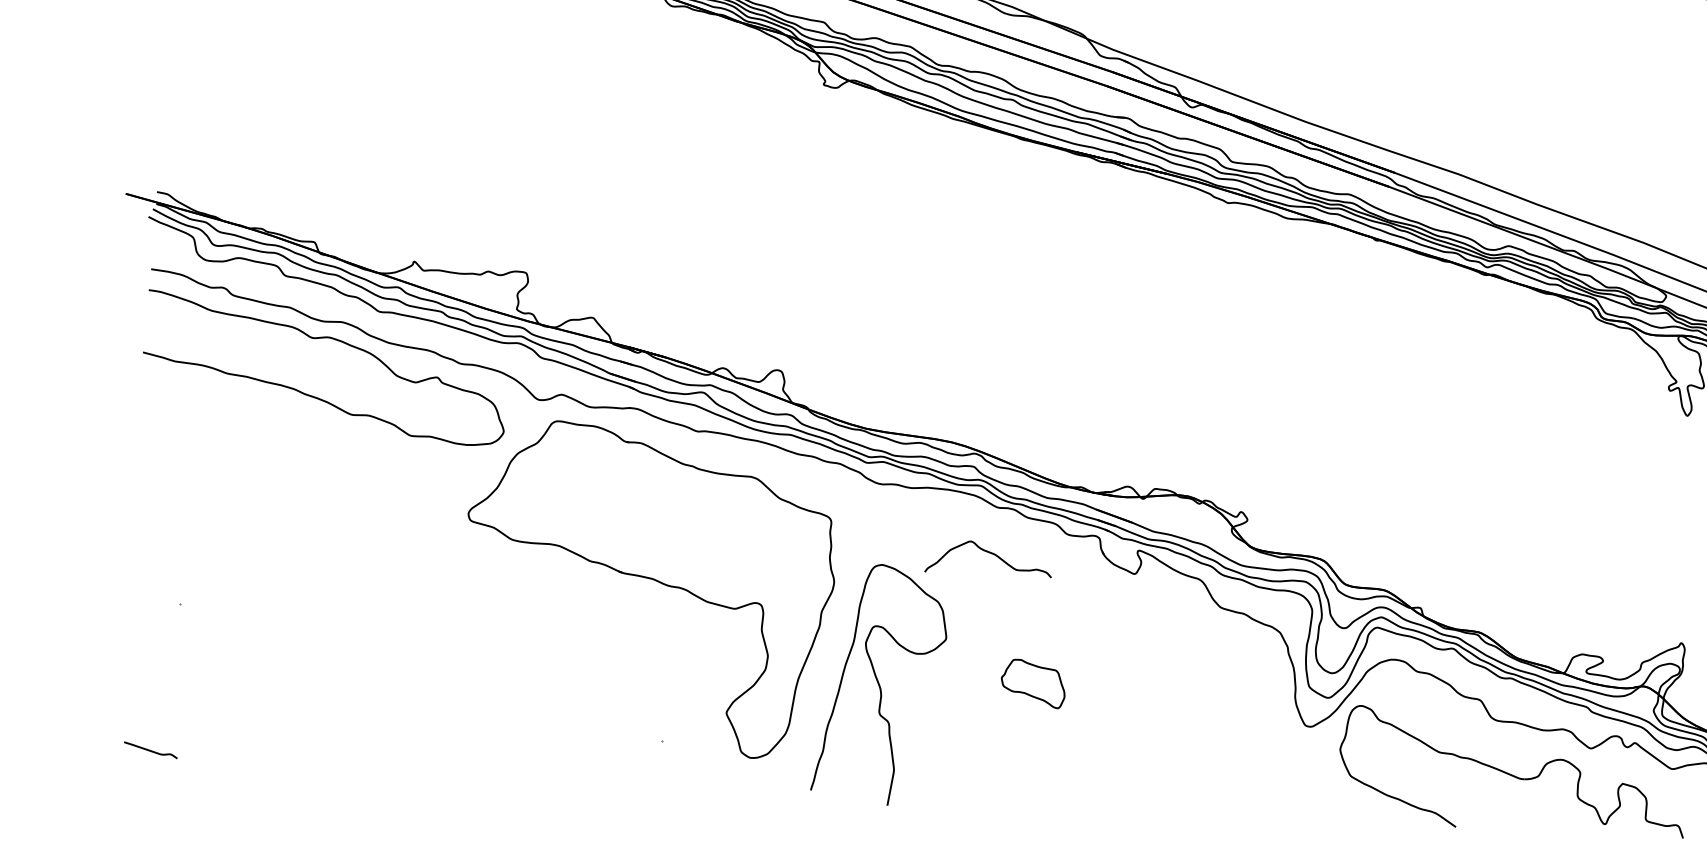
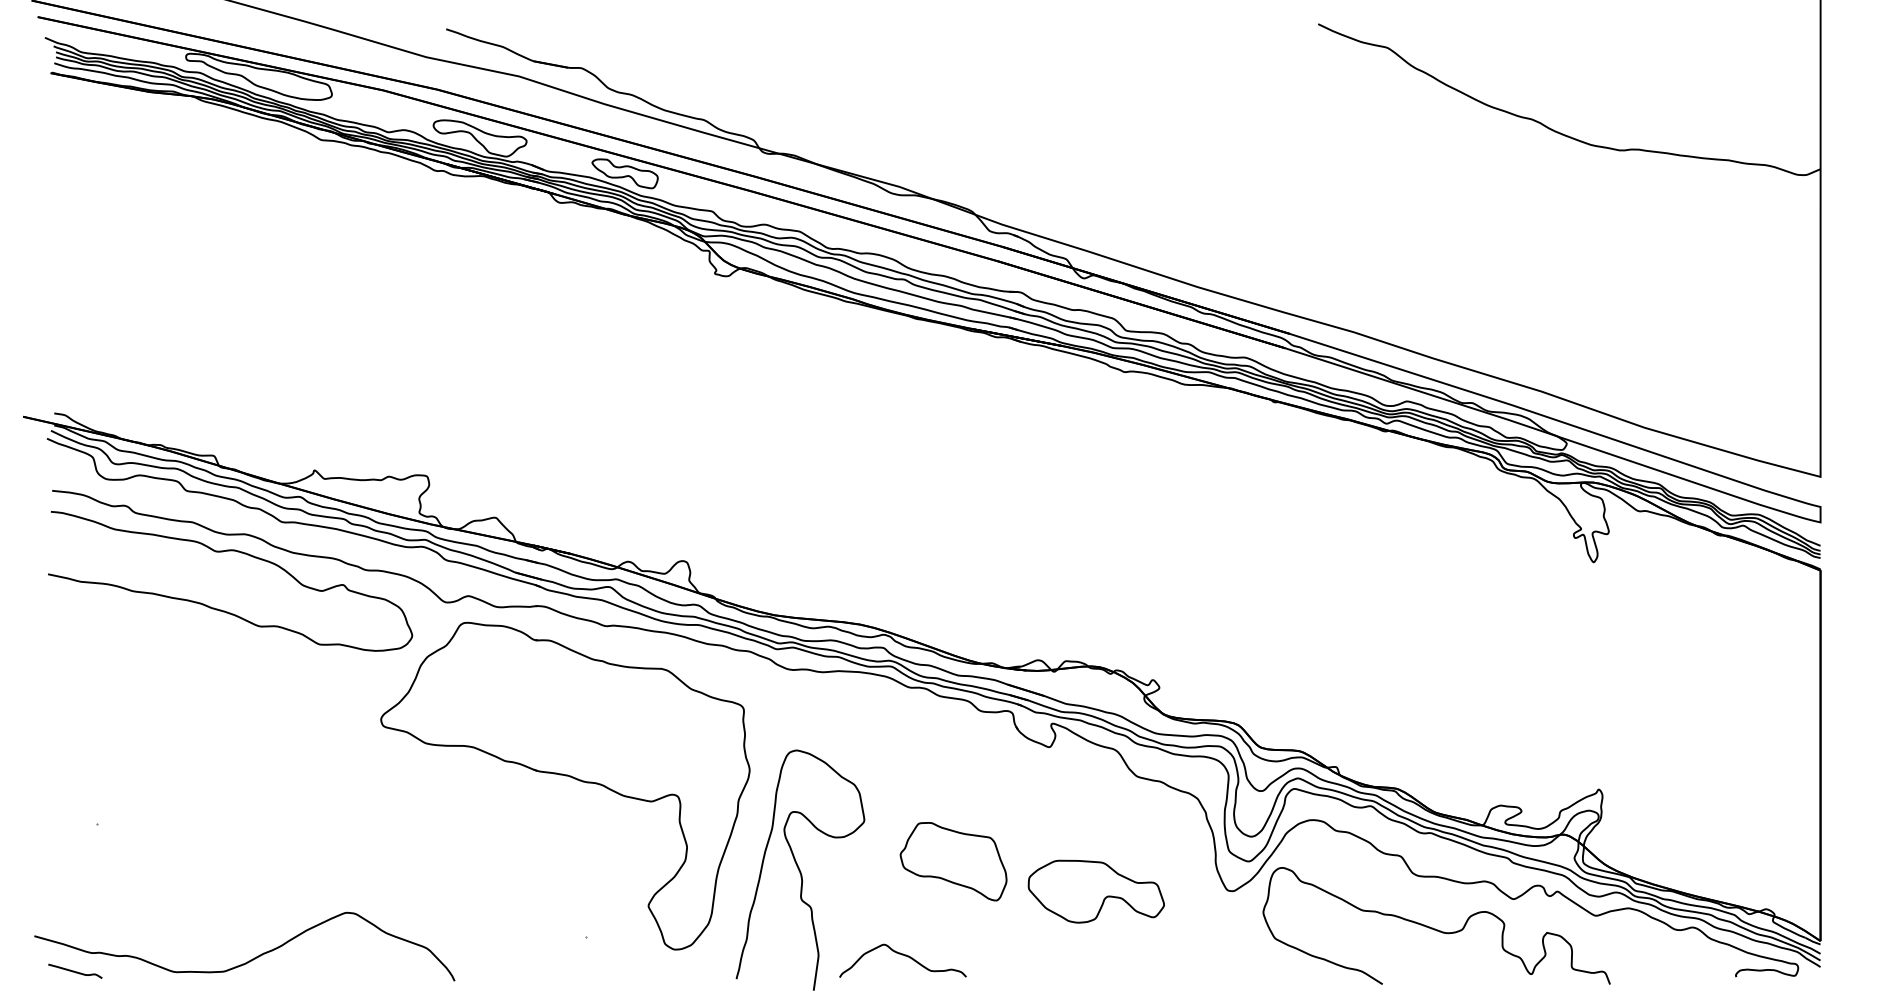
curve: (988, 553) -> (902, 955), moved
part: (1033, 683) -> (953, 861), size x1.67
part: (1173, 720) -> (1095, 891), added
curve: (326, 747) -> (250, 959), added

